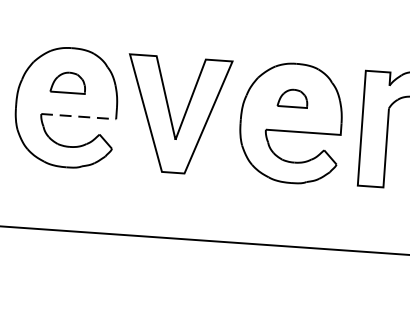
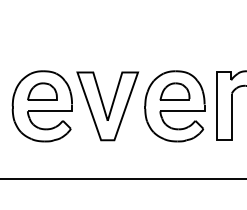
part: (68, 82) -> (42, 91), size x1.43
part: (292, 97) -> (174, 91), size x1.67
line: (84, 117) -> (53, 111), dashed -> solid

